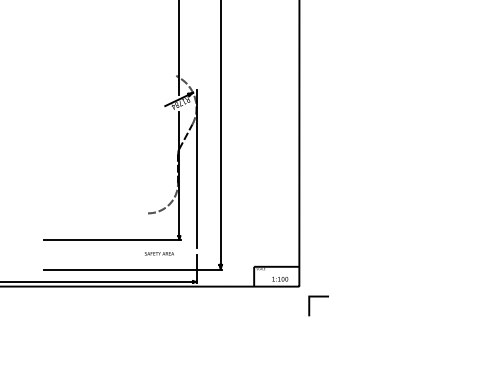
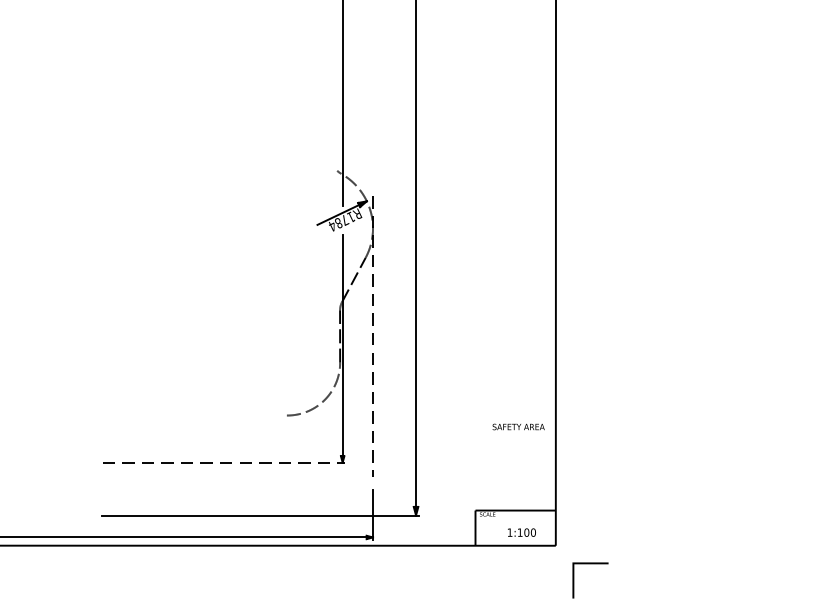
line: (196, 168) -> (373, 335), solid -> dashed
line: (113, 239) -> (225, 462), solid -> dashed
text: (159, 253) -> (518, 426), moved

